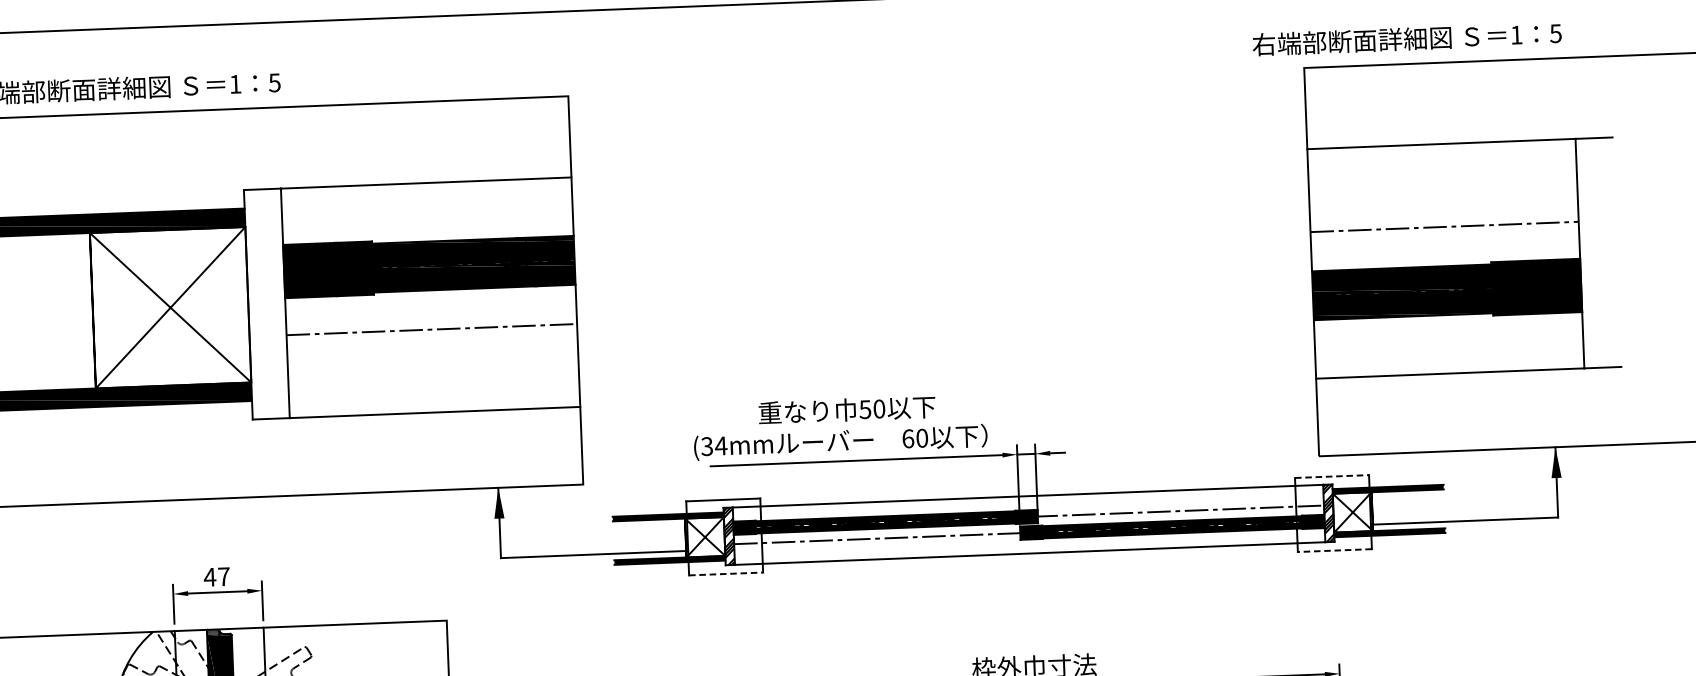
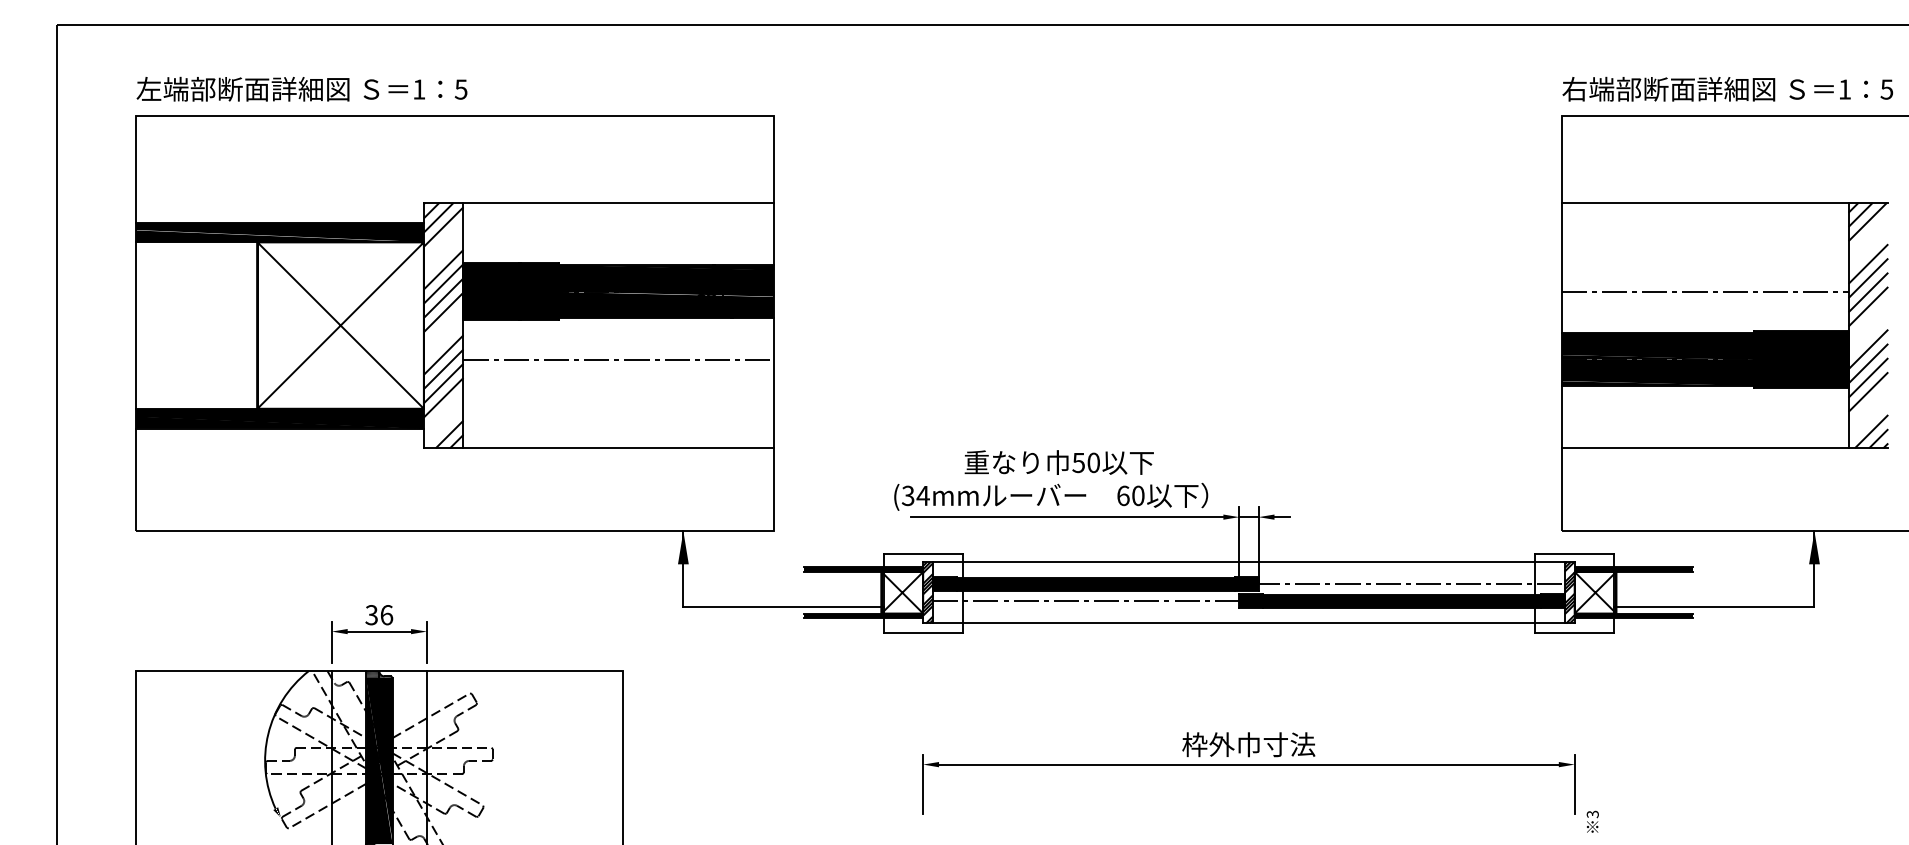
text: (1406, 38) -> (1727, 88), moved
hatch: (1598, 252) -> (1868, 325), added
hatch: (266, 304) -> (443, 325), added
line: (1331, 476) -> (1574, 553), dashed -> solid
line: (1334, 550) -> (1574, 632), dashed -> solid
line: (726, 573) -> (923, 632), dashed -> solid
text: (217, 577) -> (379, 615), 47 -> 36

